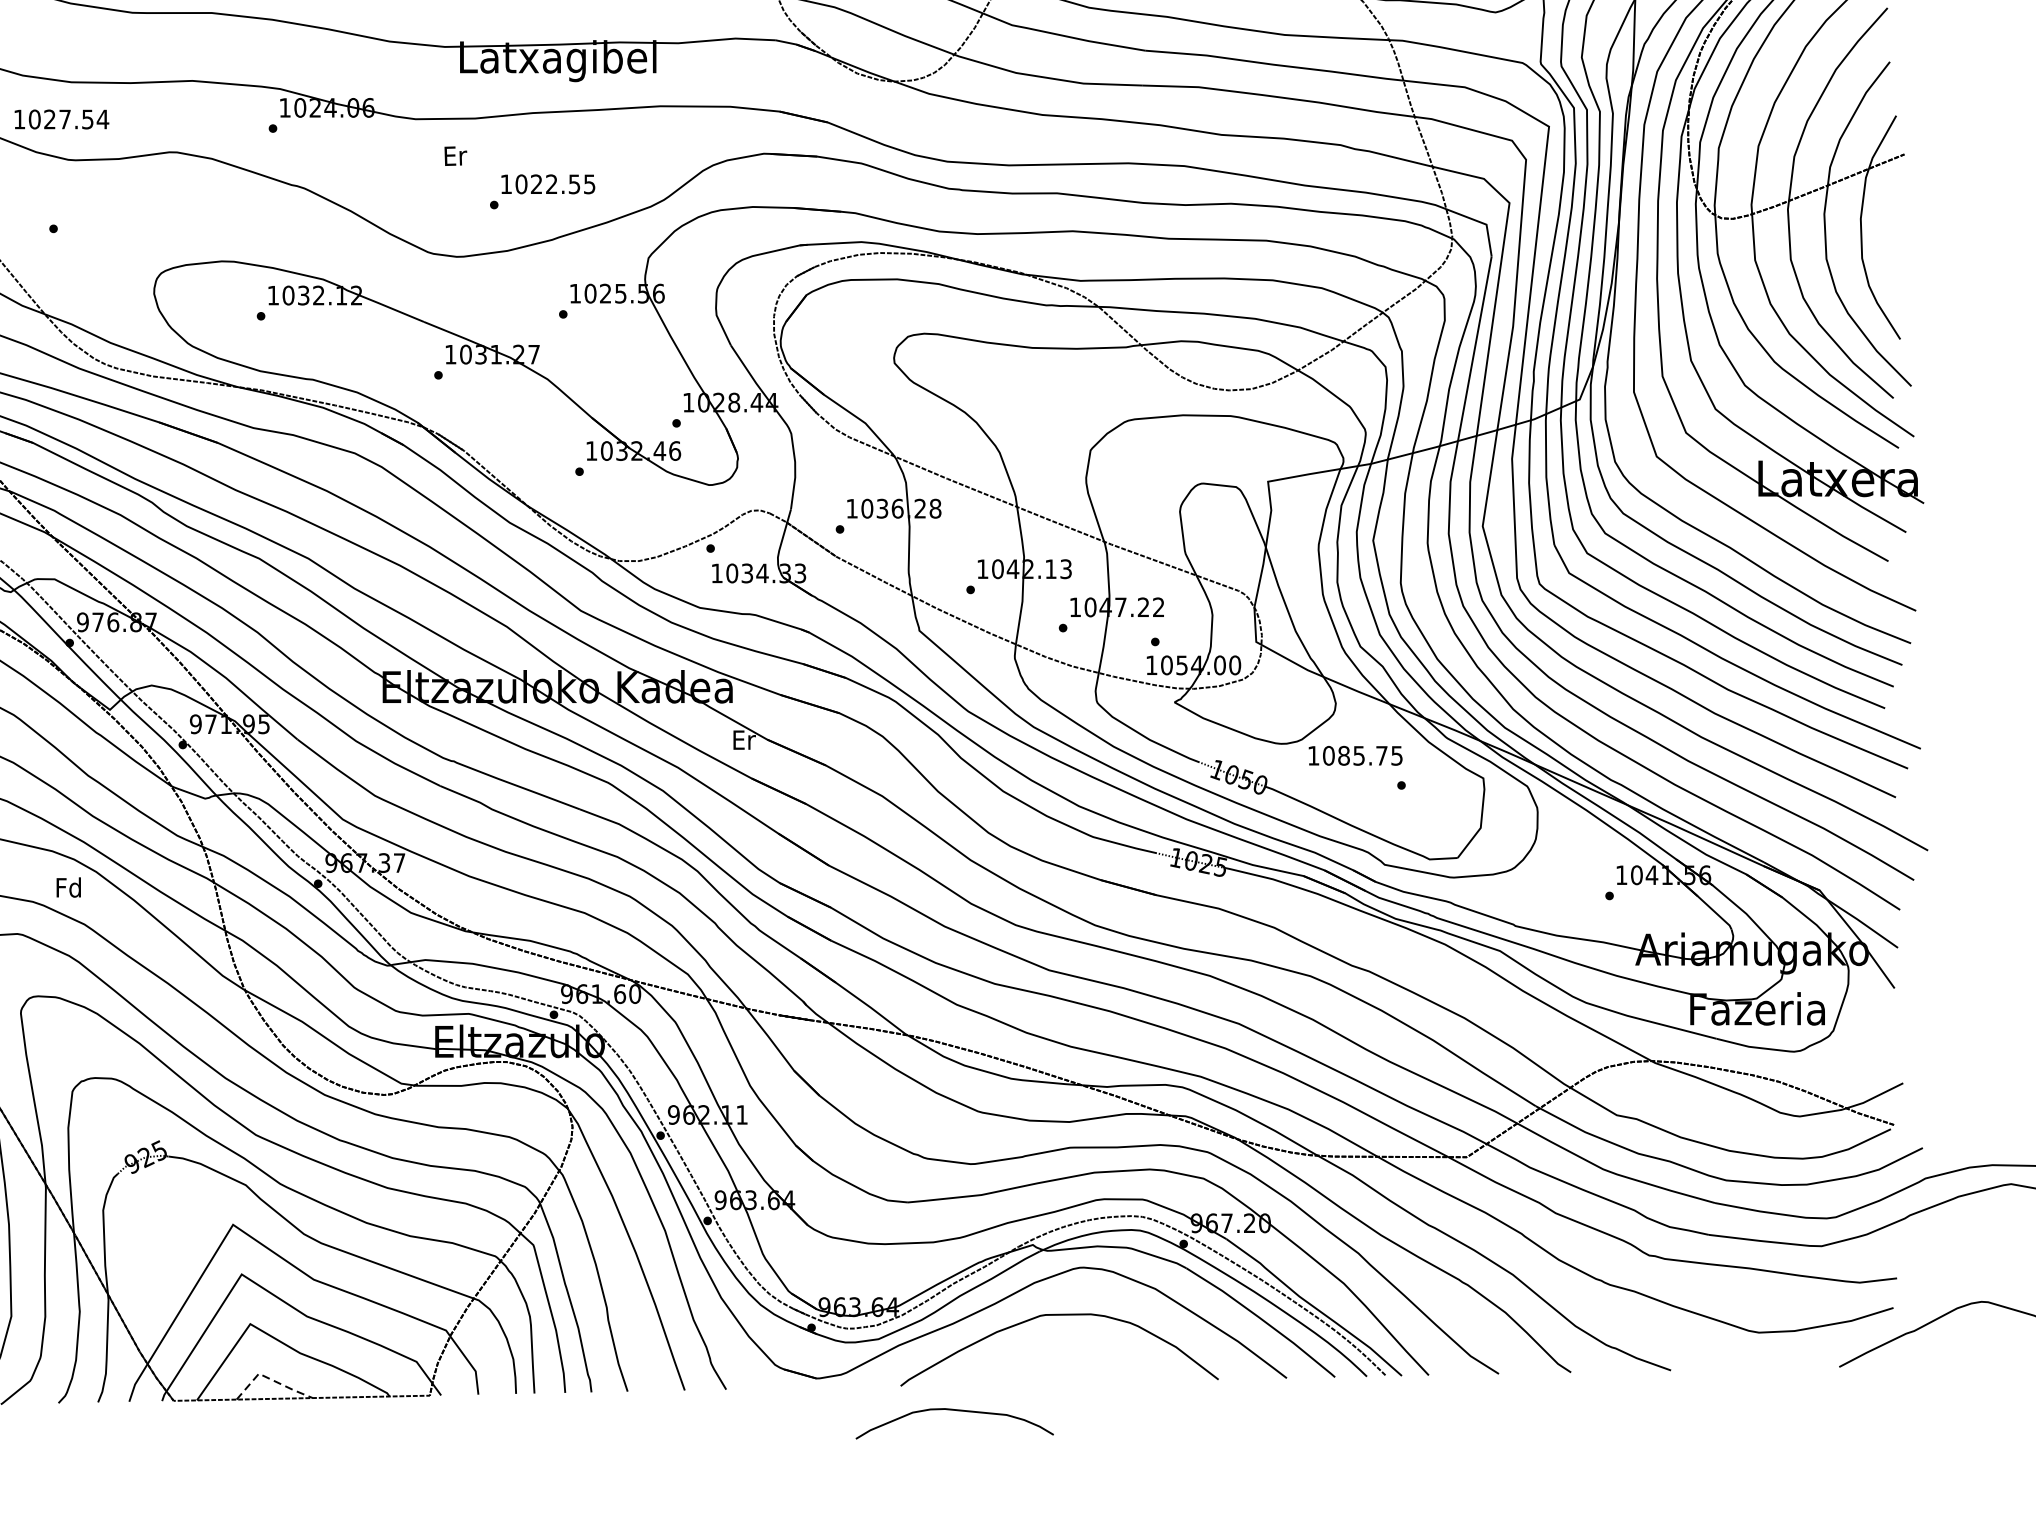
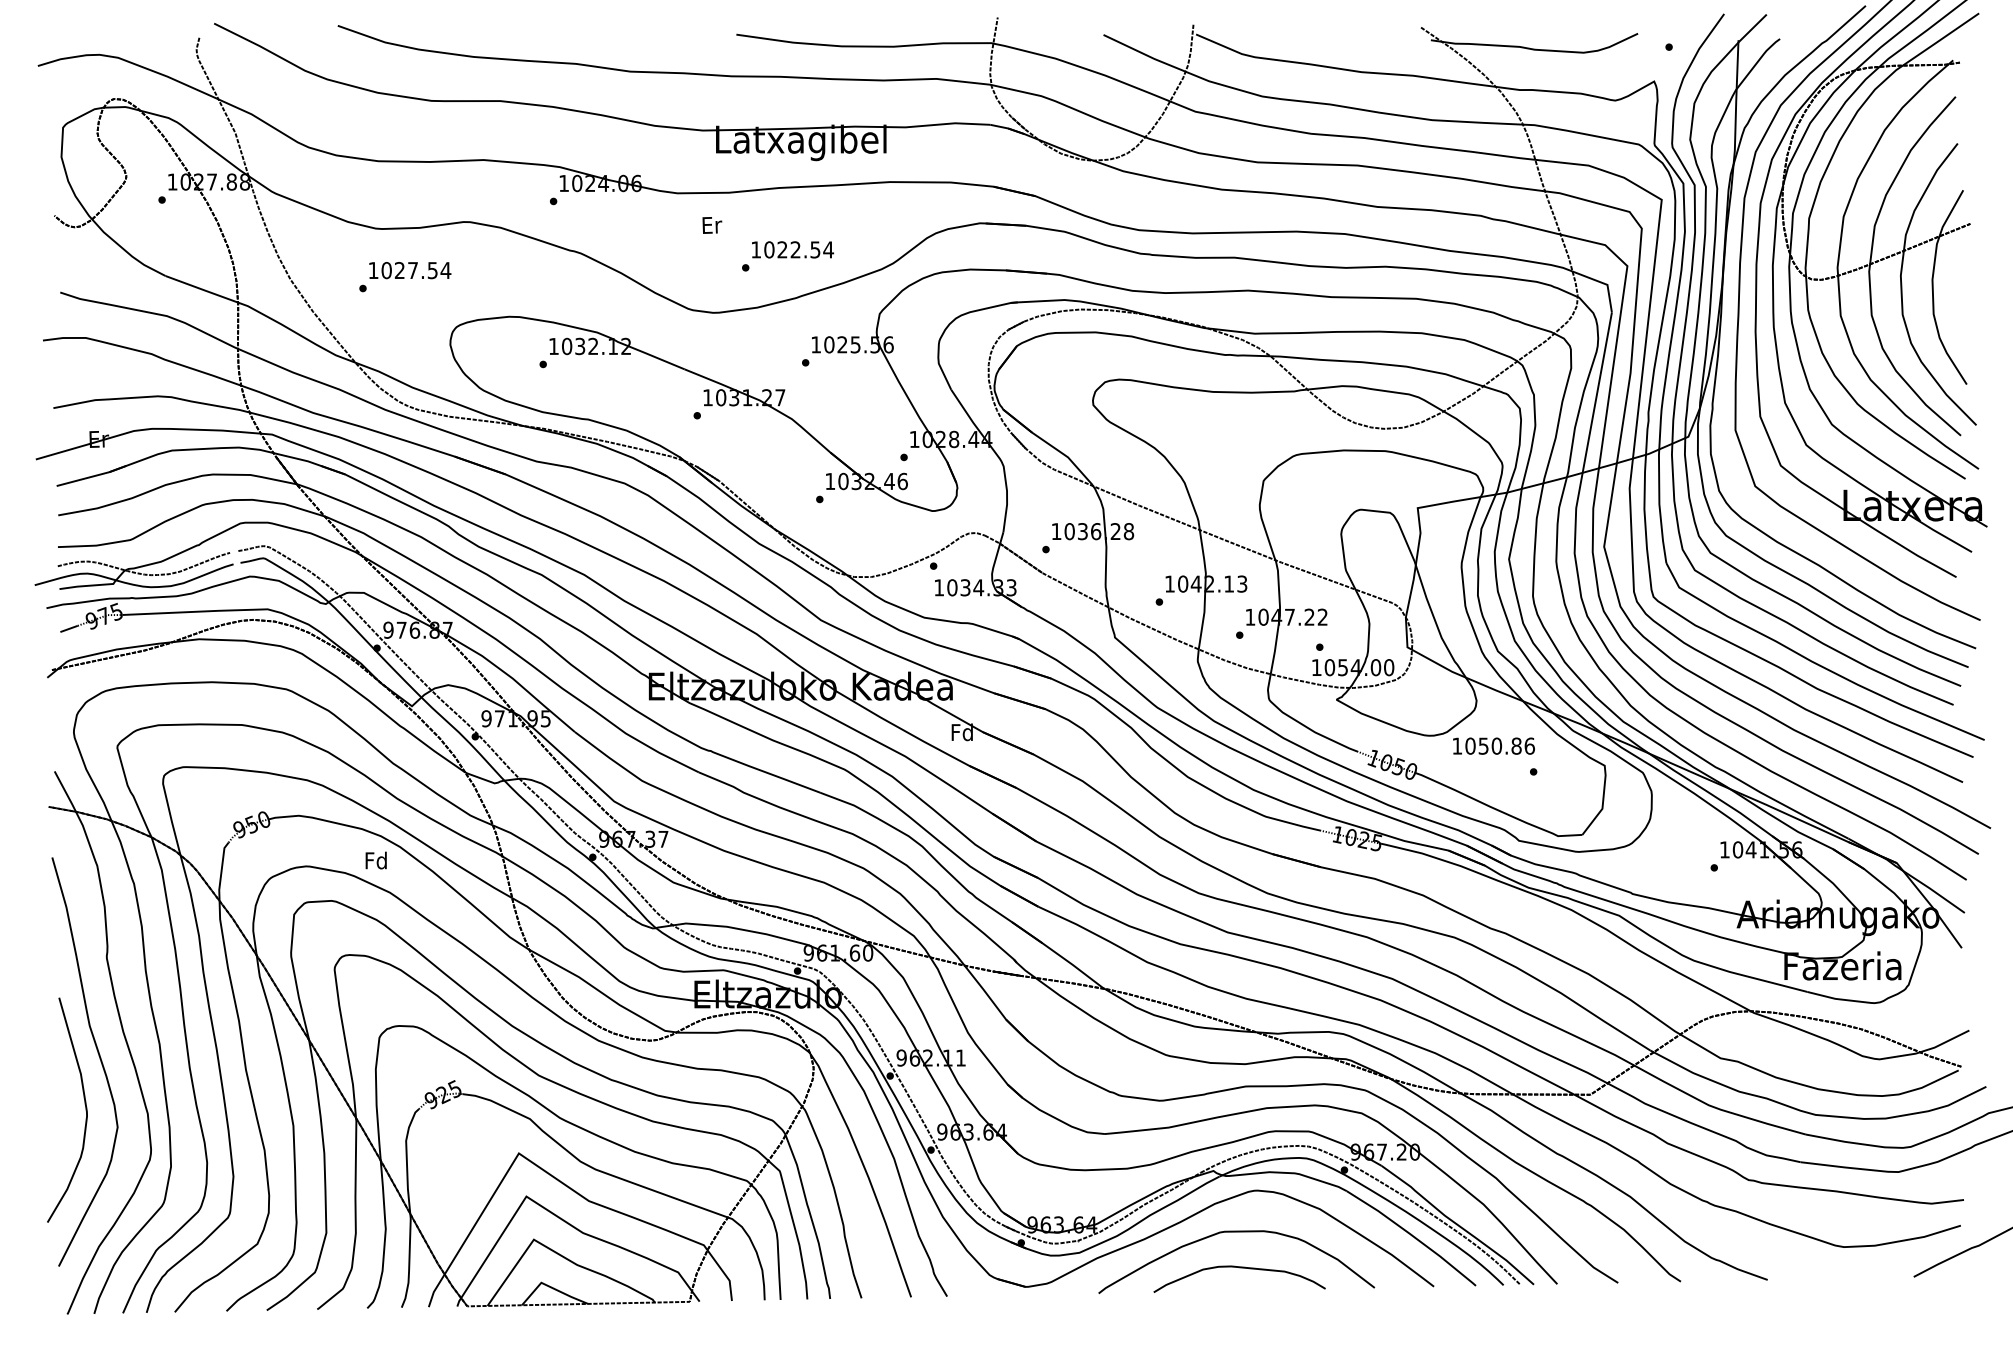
text: (62, 119) -> (410, 270), moved
text: (589, 183) -> (828, 249), 1022.55 -> 1022.54
text: (742, 740) -> (961, 732), Er -> Fd
text: (1370, 755) -> (1506, 745), 1085.75 -> 1050.86
line: (270, 1379) -> (551, 1287), dashed -> solid
curve: (954, 1411) -> (1239, 1268), moved

